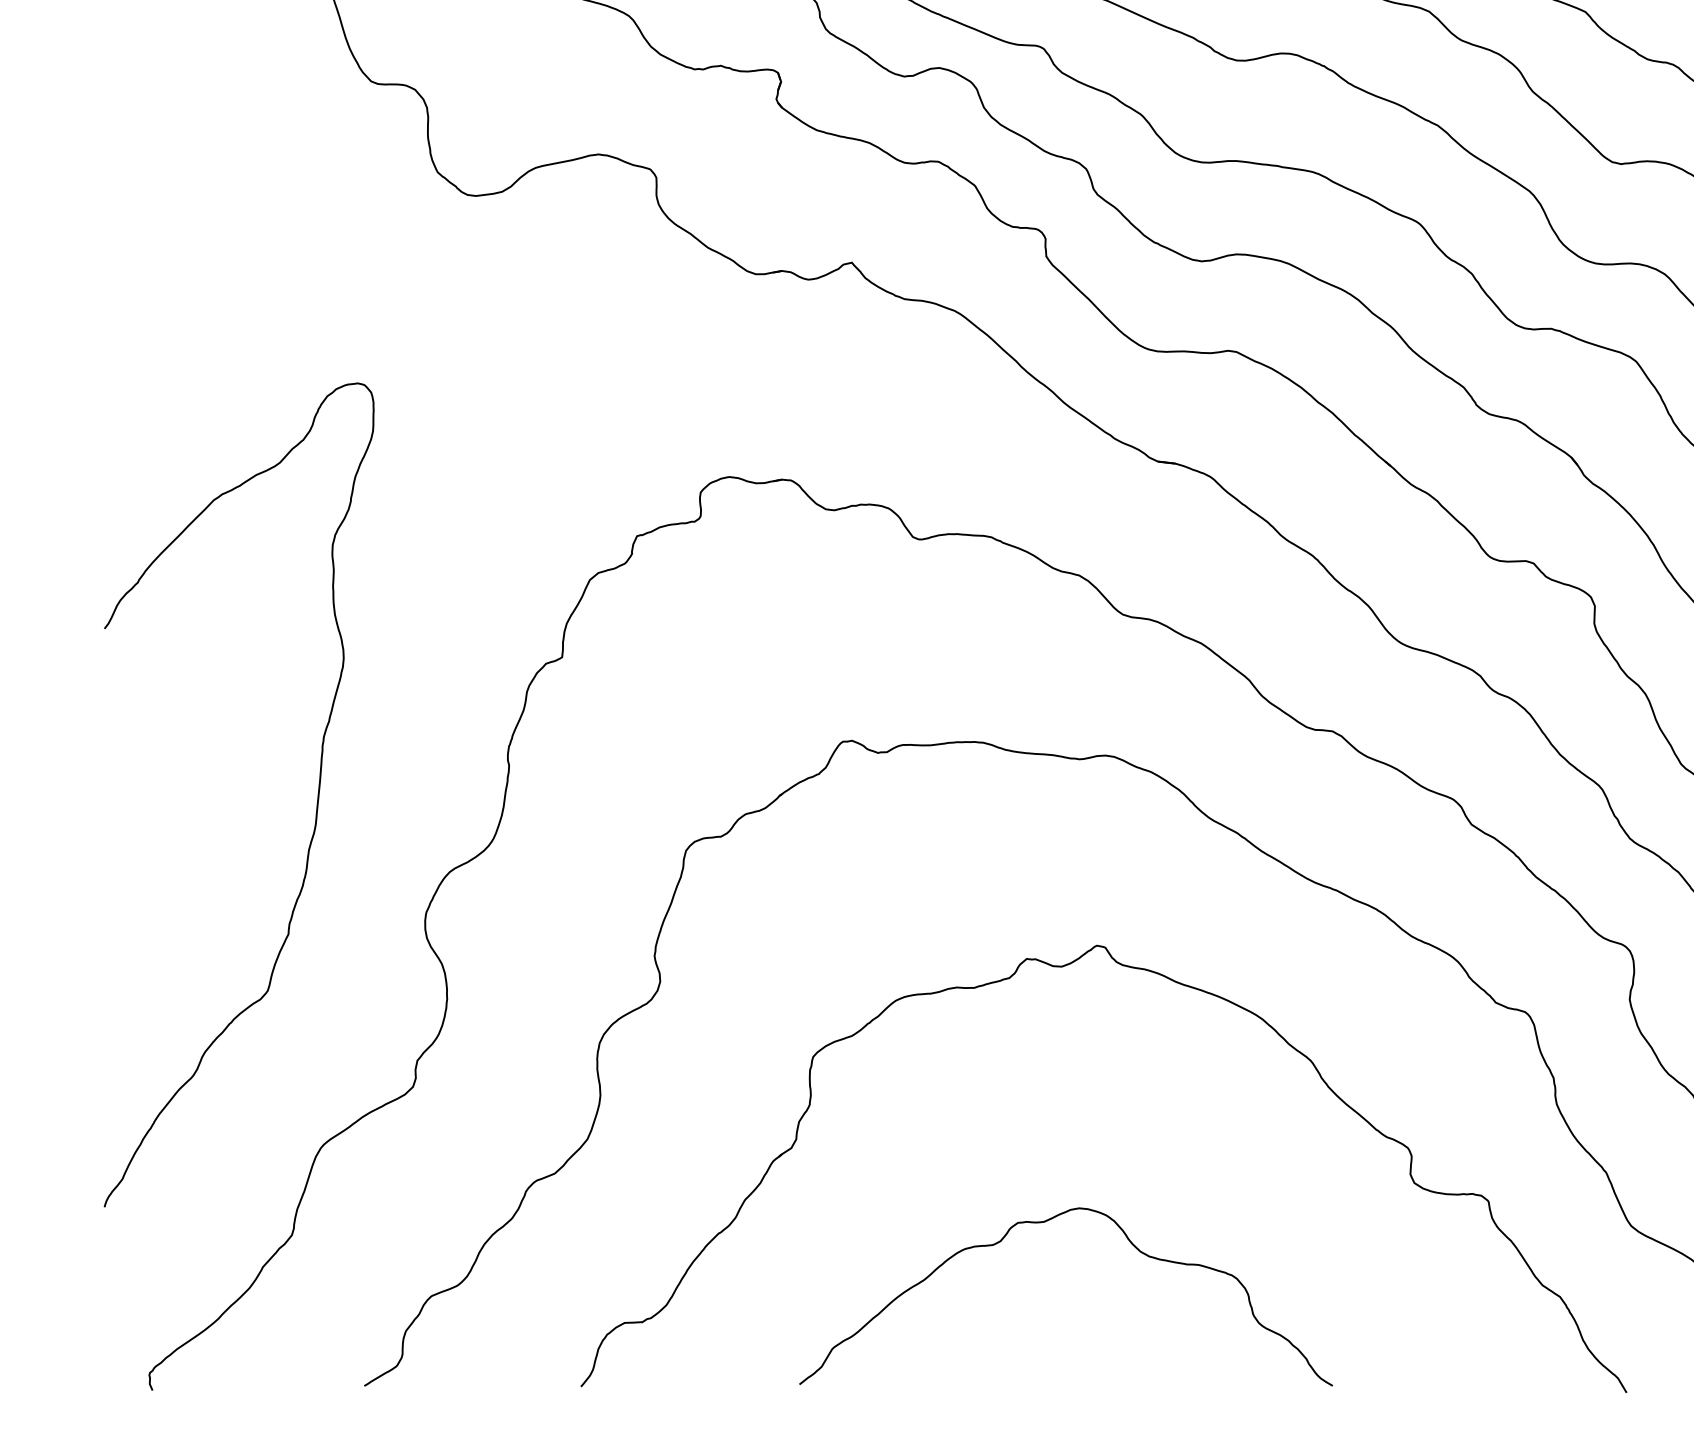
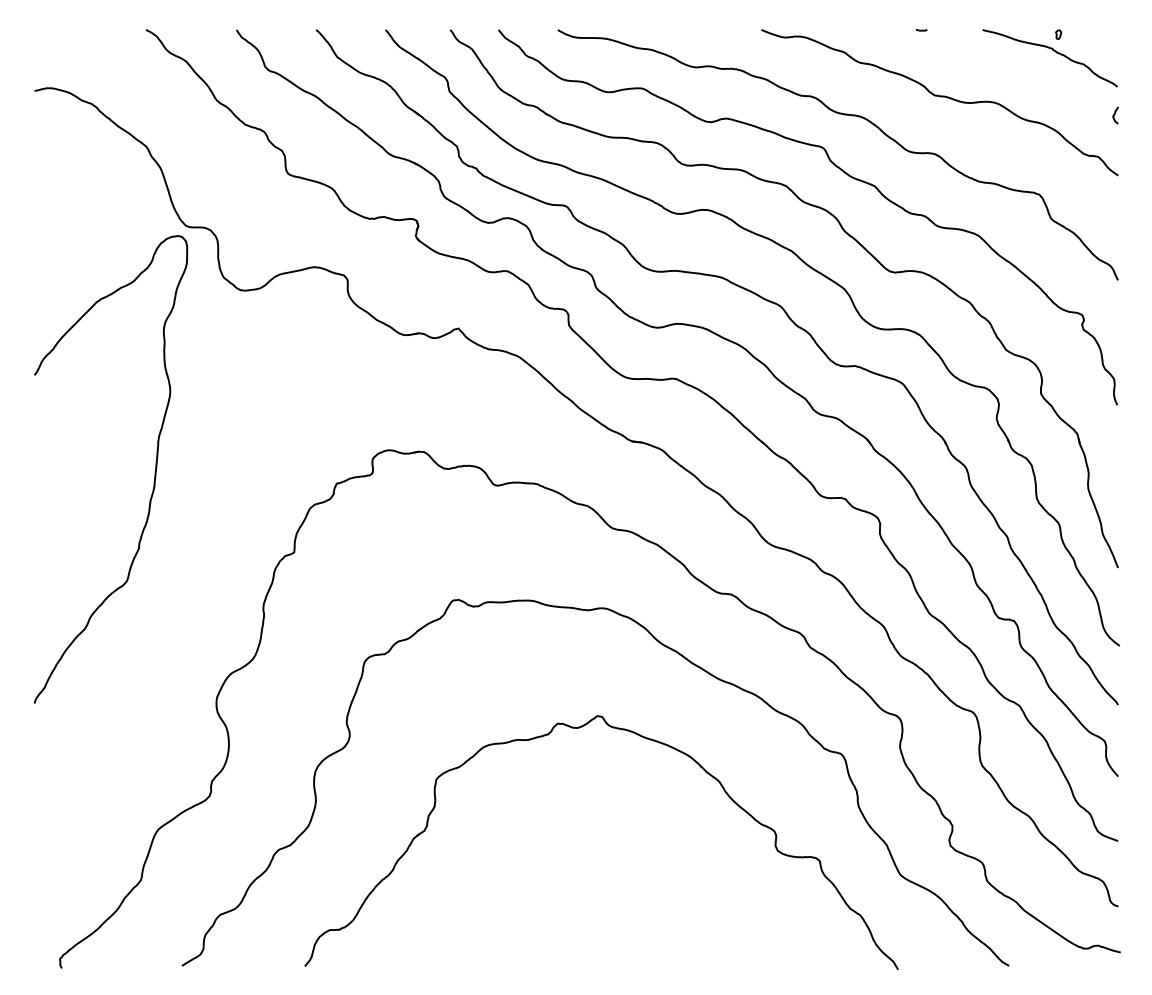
curve: (315, 800) -> (154, 472), moved
curve: (1045, 1223) -> (568, 873), removed

